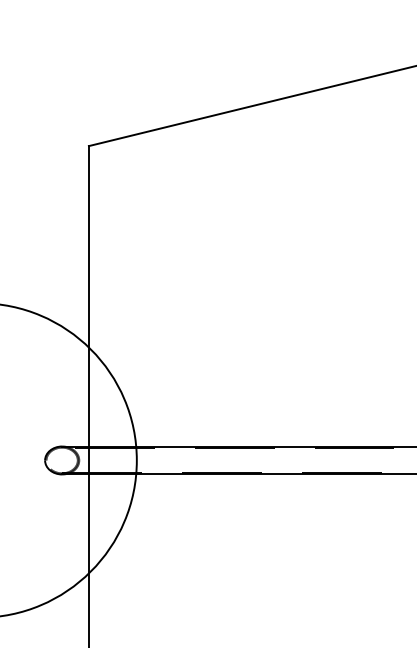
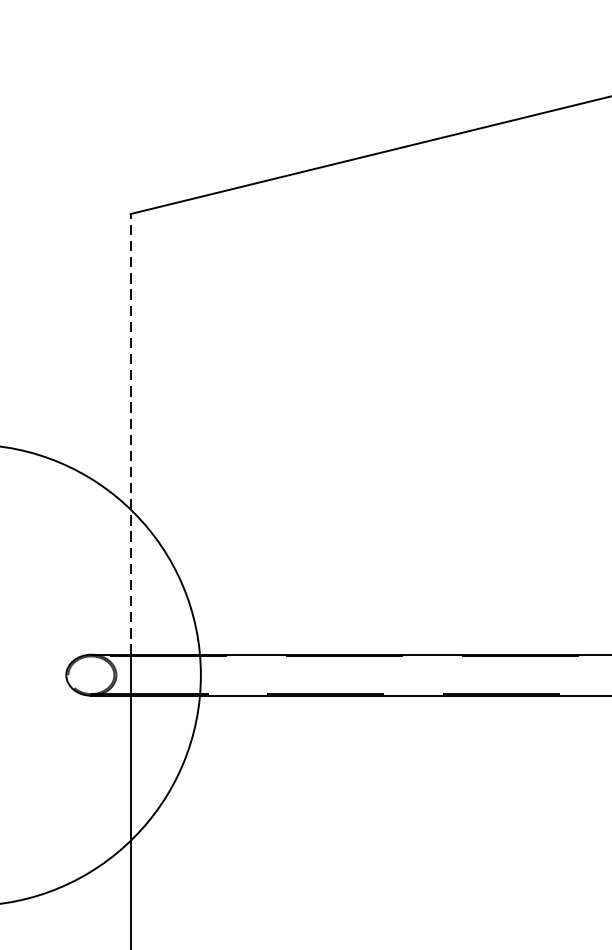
line: (88, 295) -> (129, 433), solid -> dashed

